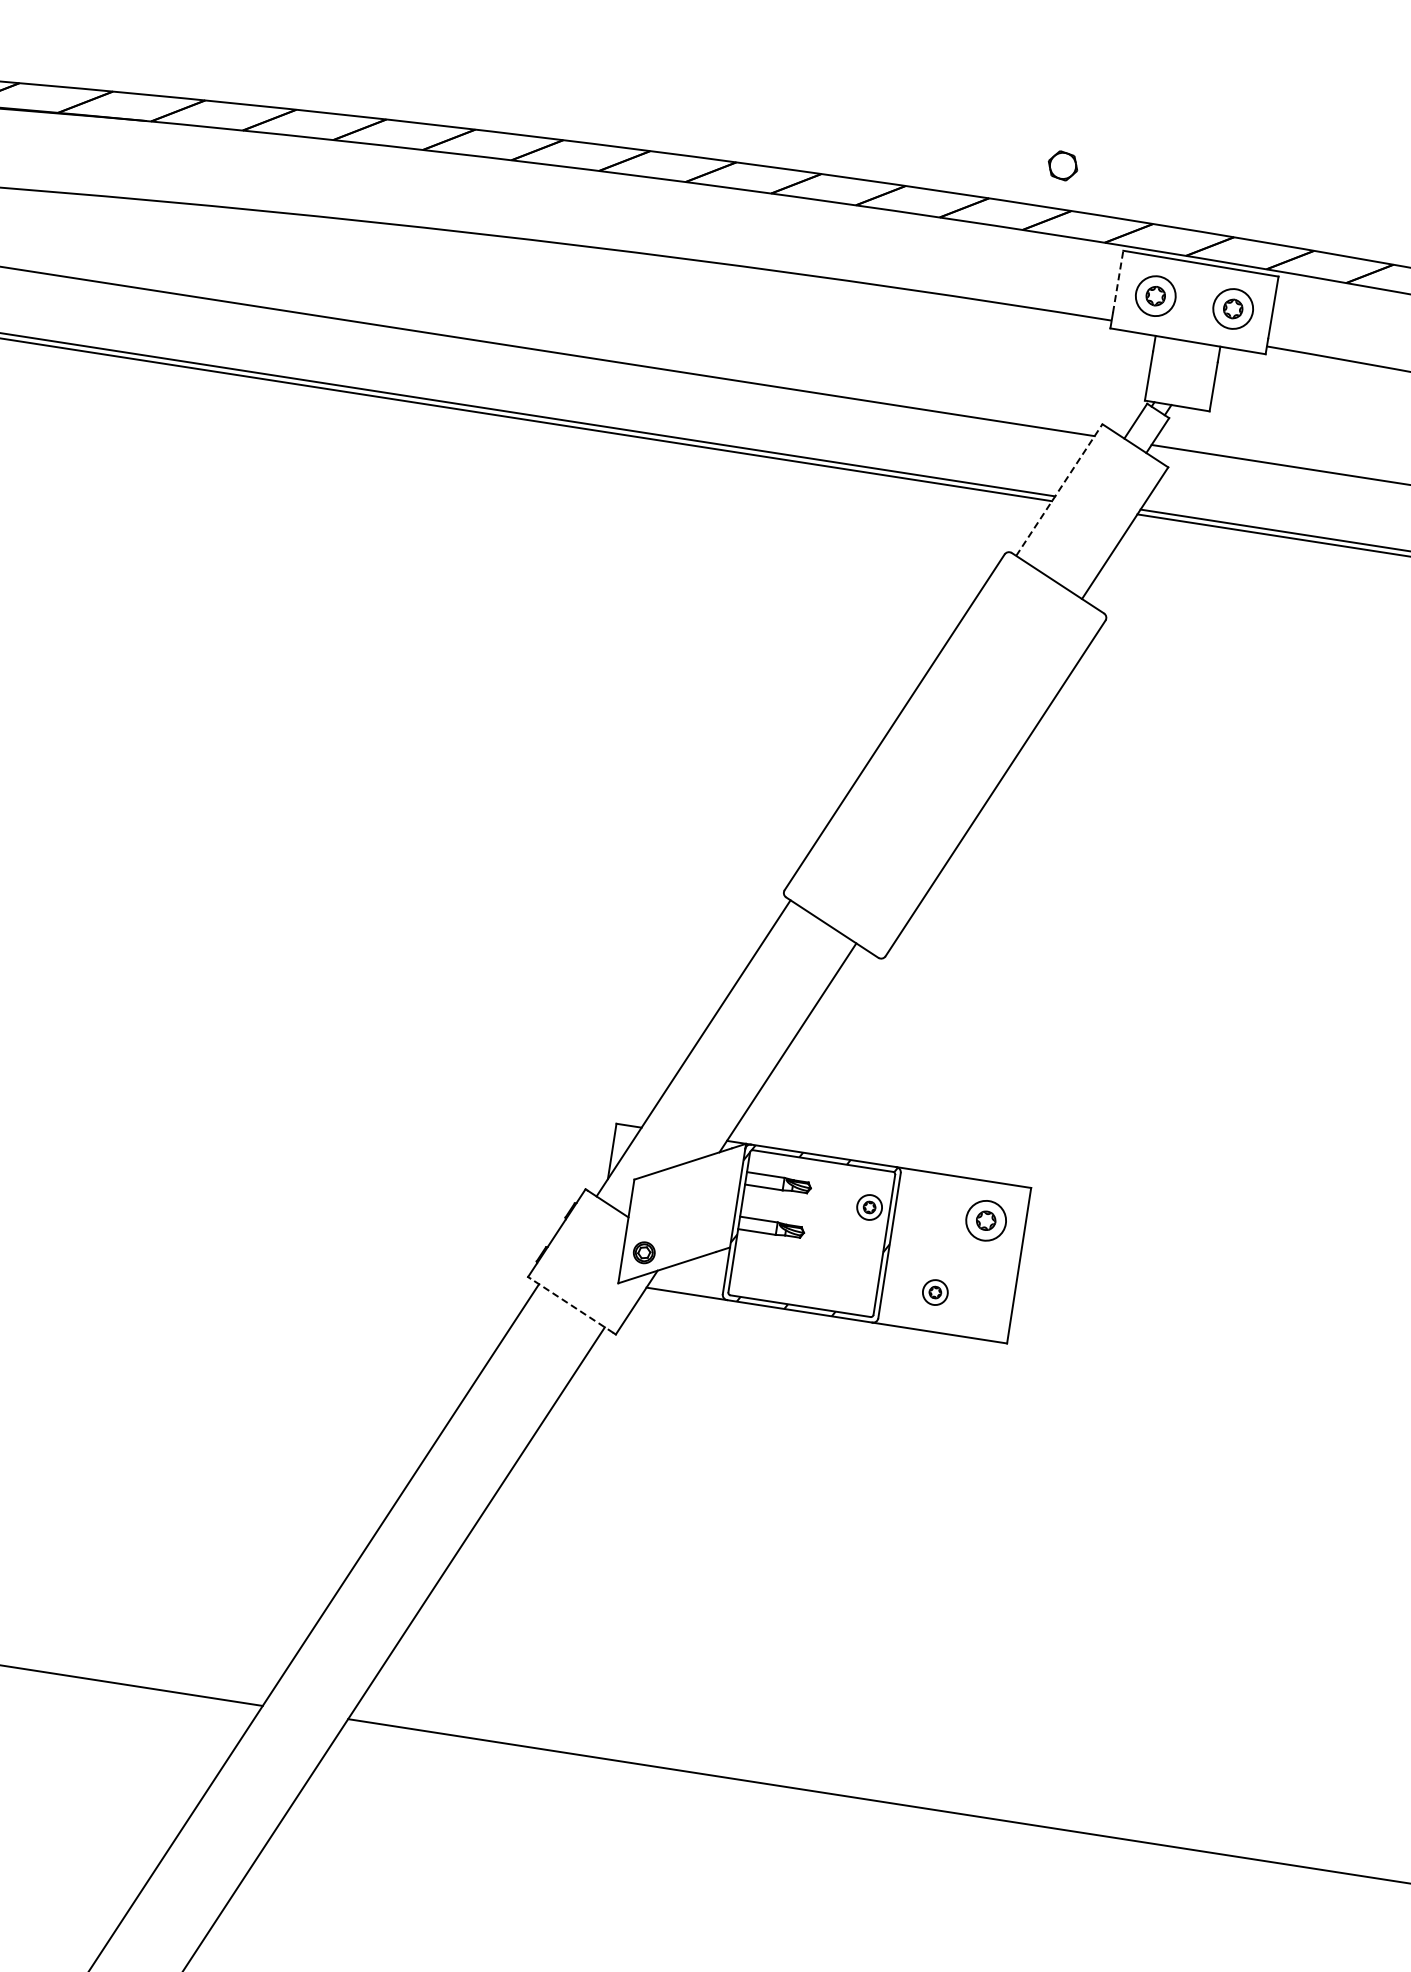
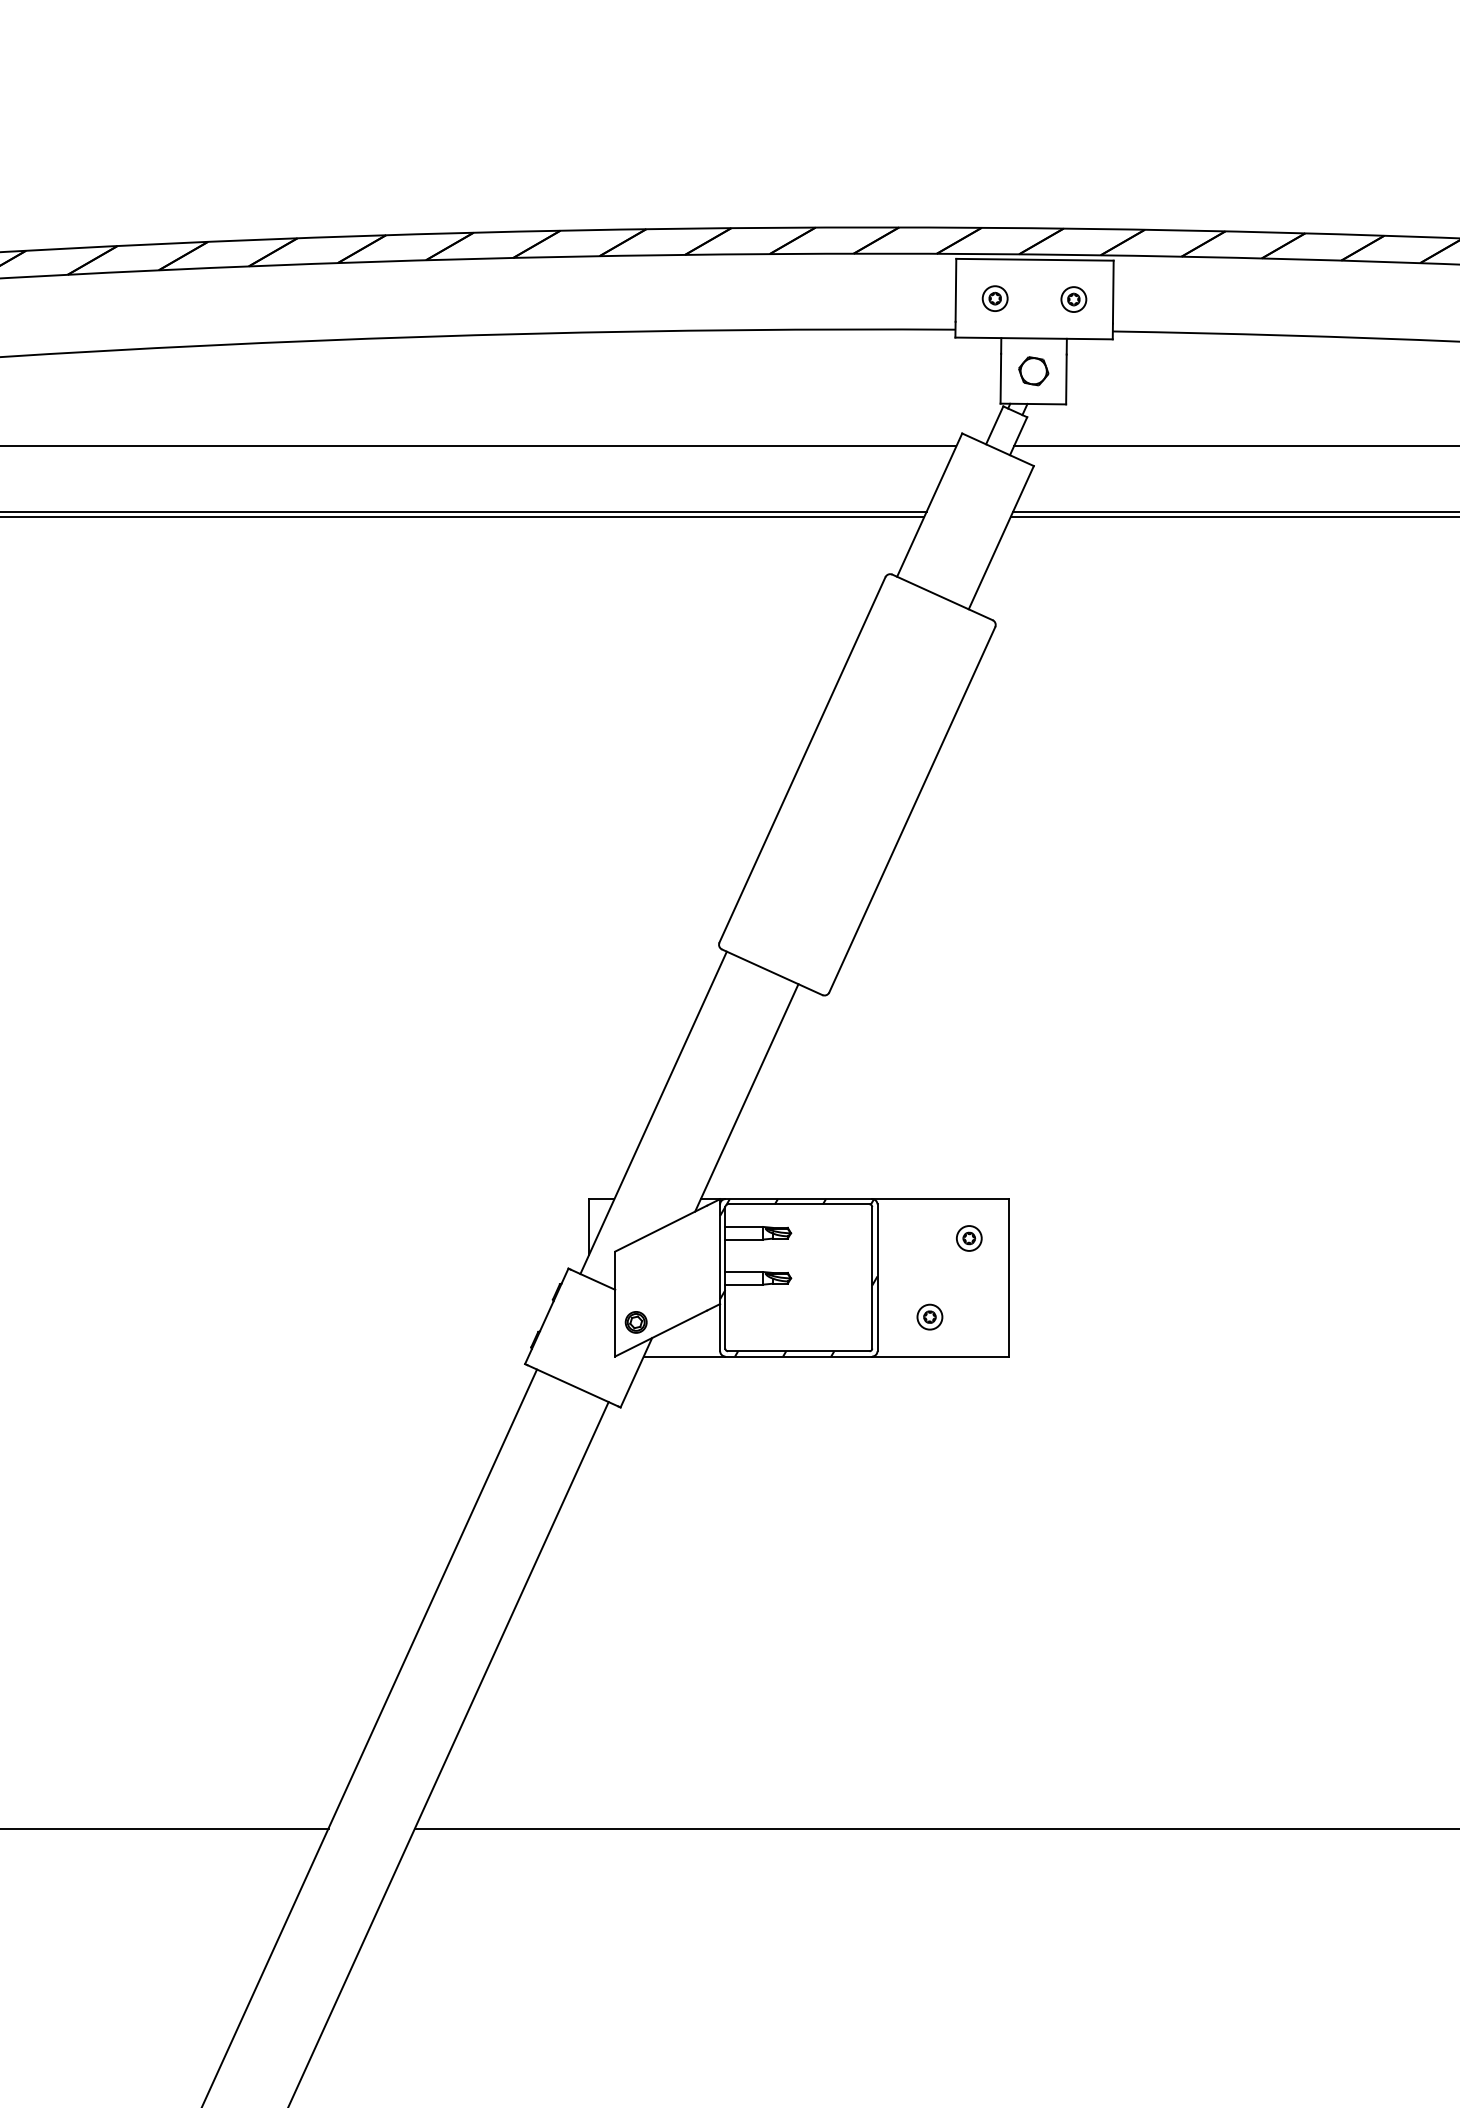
part: (1062, 166) -> (1033, 371), moved
line: (1117, 280) -> (955, 289), dashed -> solid
part: (1155, 295) -> (994, 298), size x0.62
part: (1232, 308) -> (1073, 299), size x0.62
line: (1059, 490) -> (929, 505), dashed -> solid
part: (869, 1206) -> (851, 1242), removed
part: (986, 1220) -> (969, 1238), size x0.62
line: (571, 1305) -> (572, 1385), dashed -> solid

